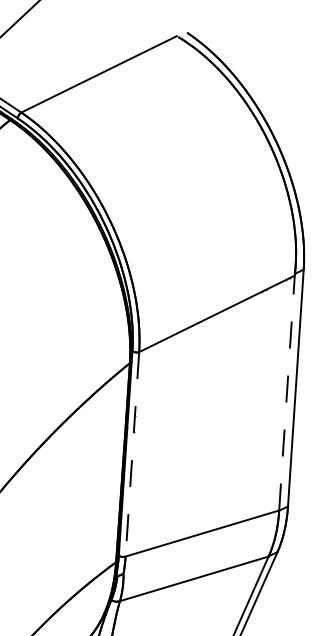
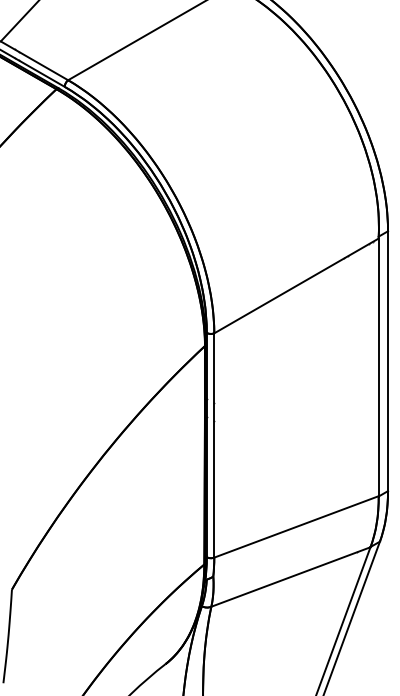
line: (286, 393) -> (378, 367), dashed -> solid
line: (132, 454) -> (214, 445), dashed -> solid

